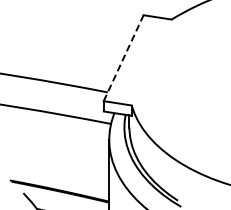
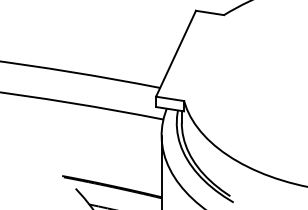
line: (124, 57) -> (176, 53), dashed -> solid

